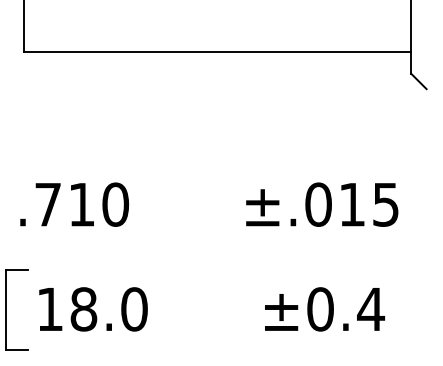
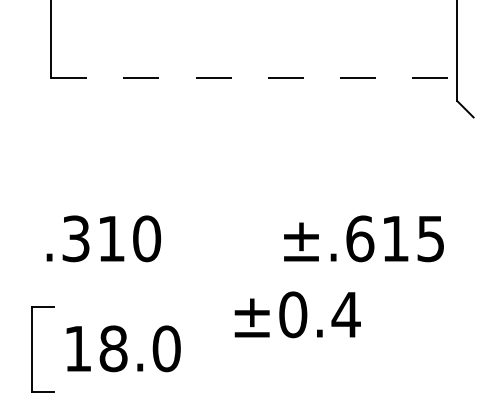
line: (218, 52) -> (254, 78), solid -> dashed
text: (47, 204) -> (75, 238), .710 -> .310
text: (318, 204) -> (360, 238), ±.015 -> ±.615
text: (324, 309) -> (297, 314), moved

